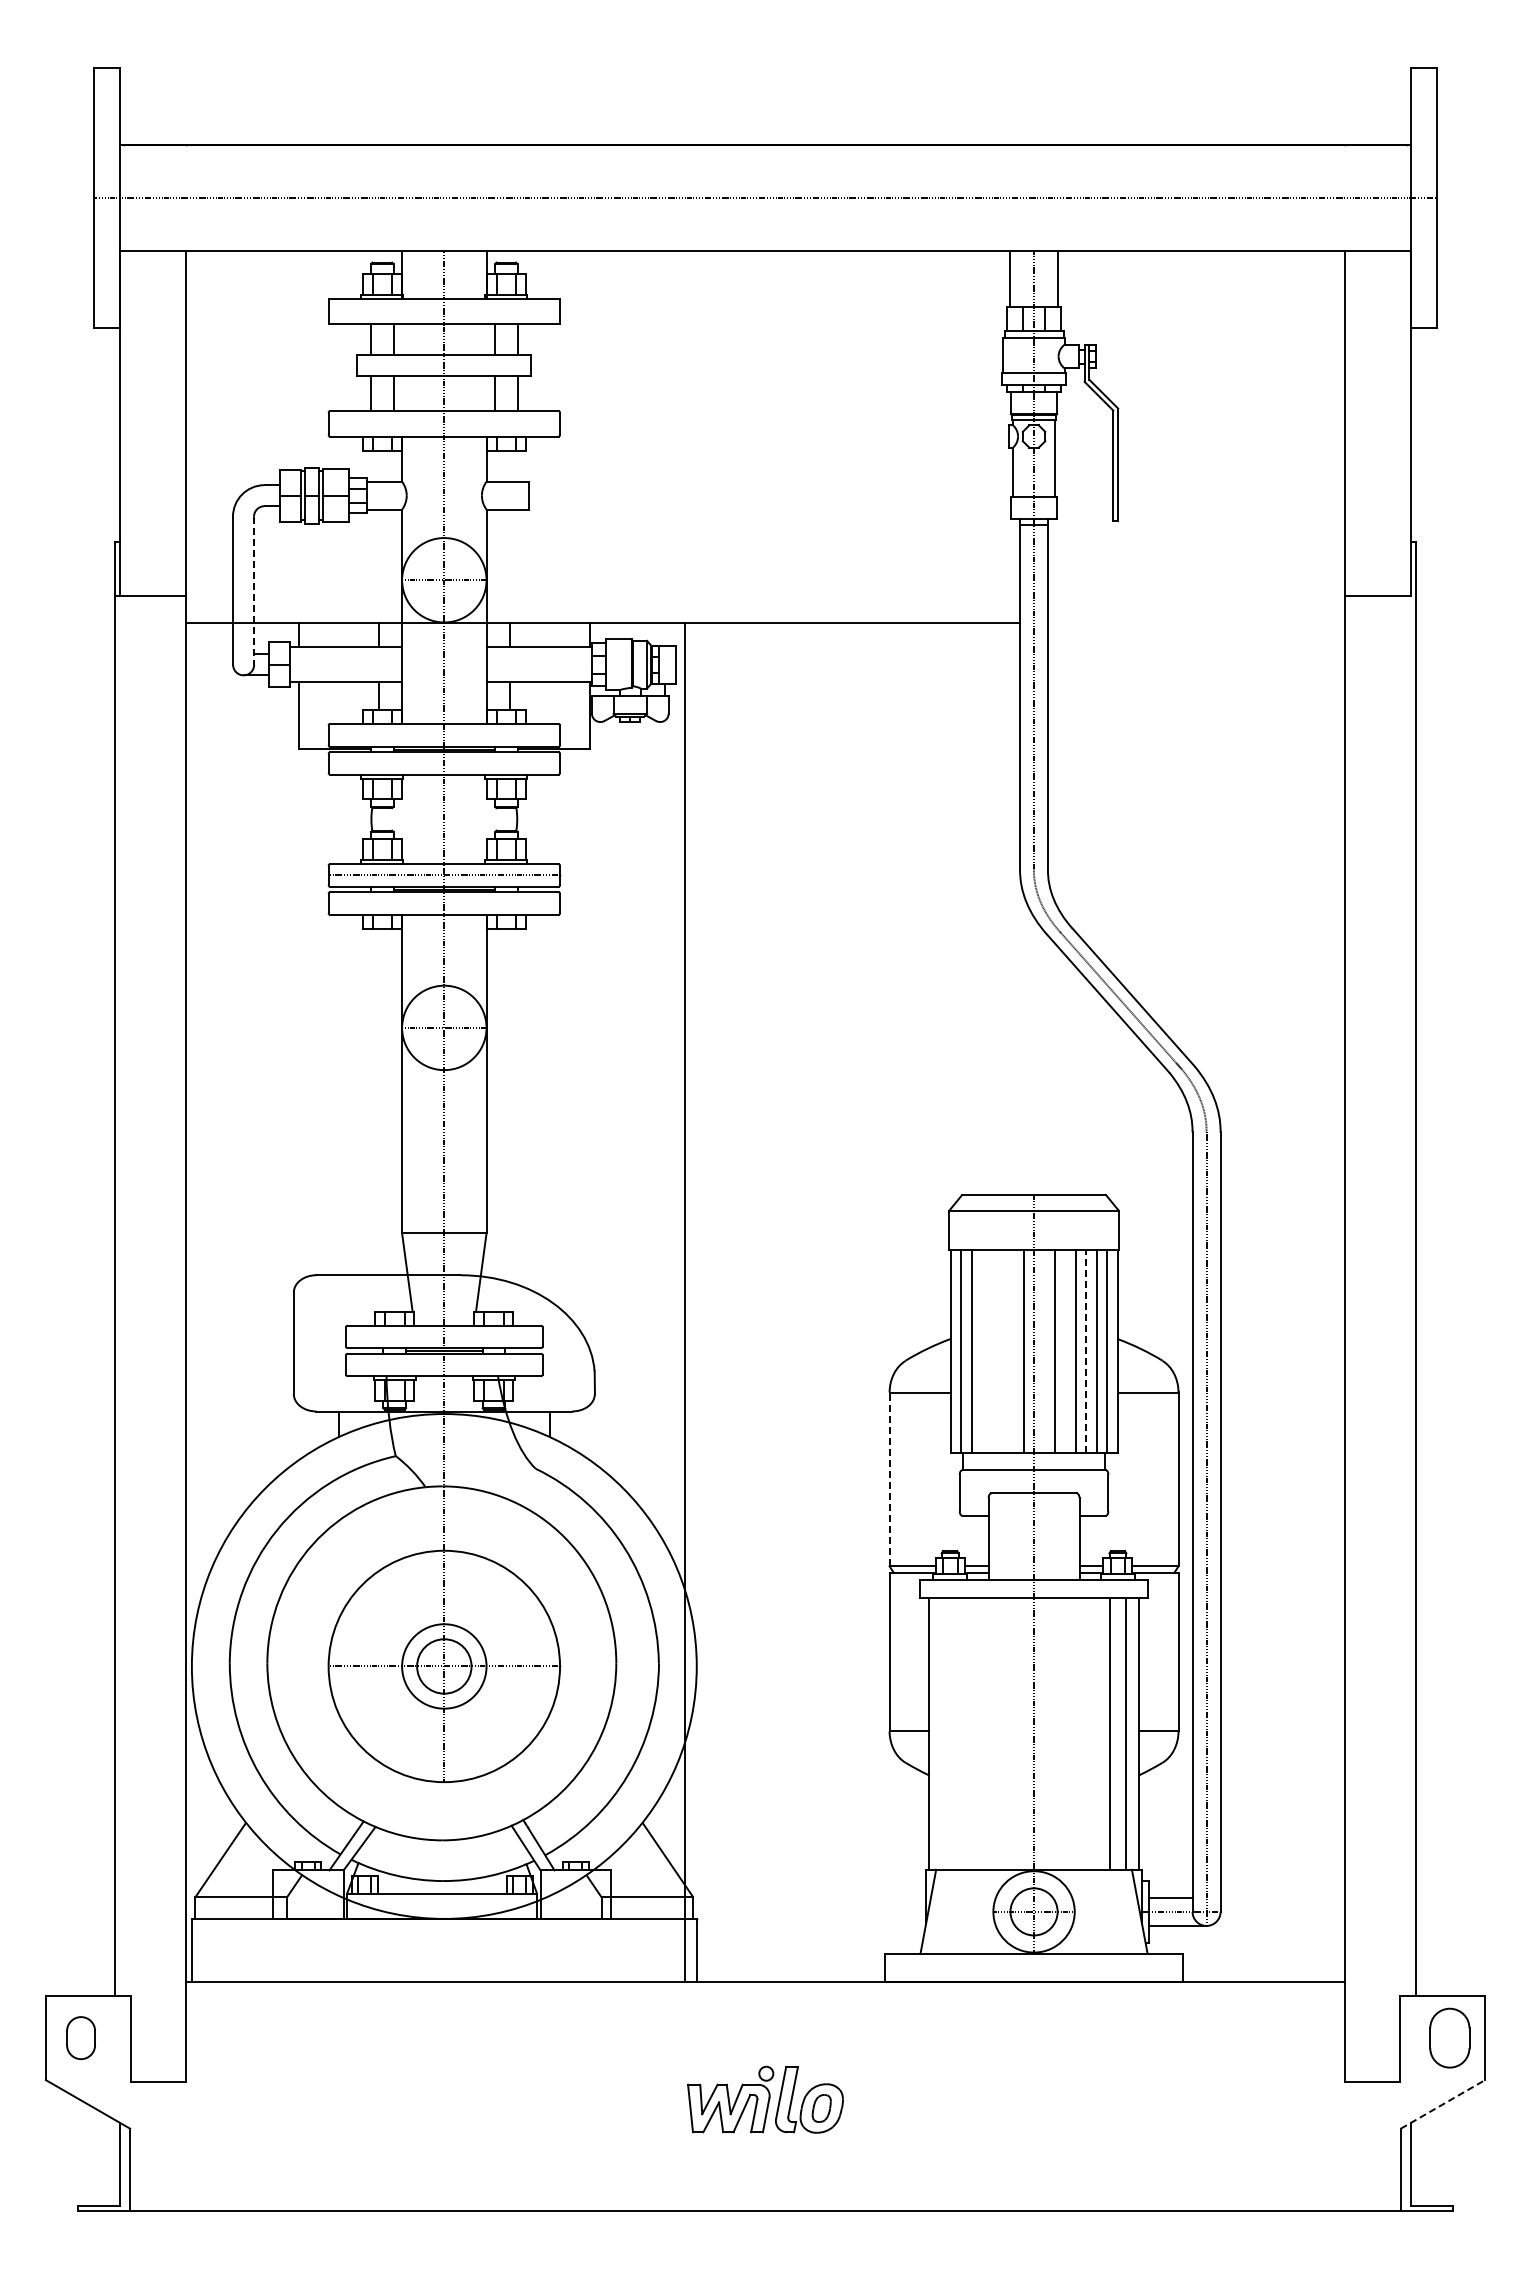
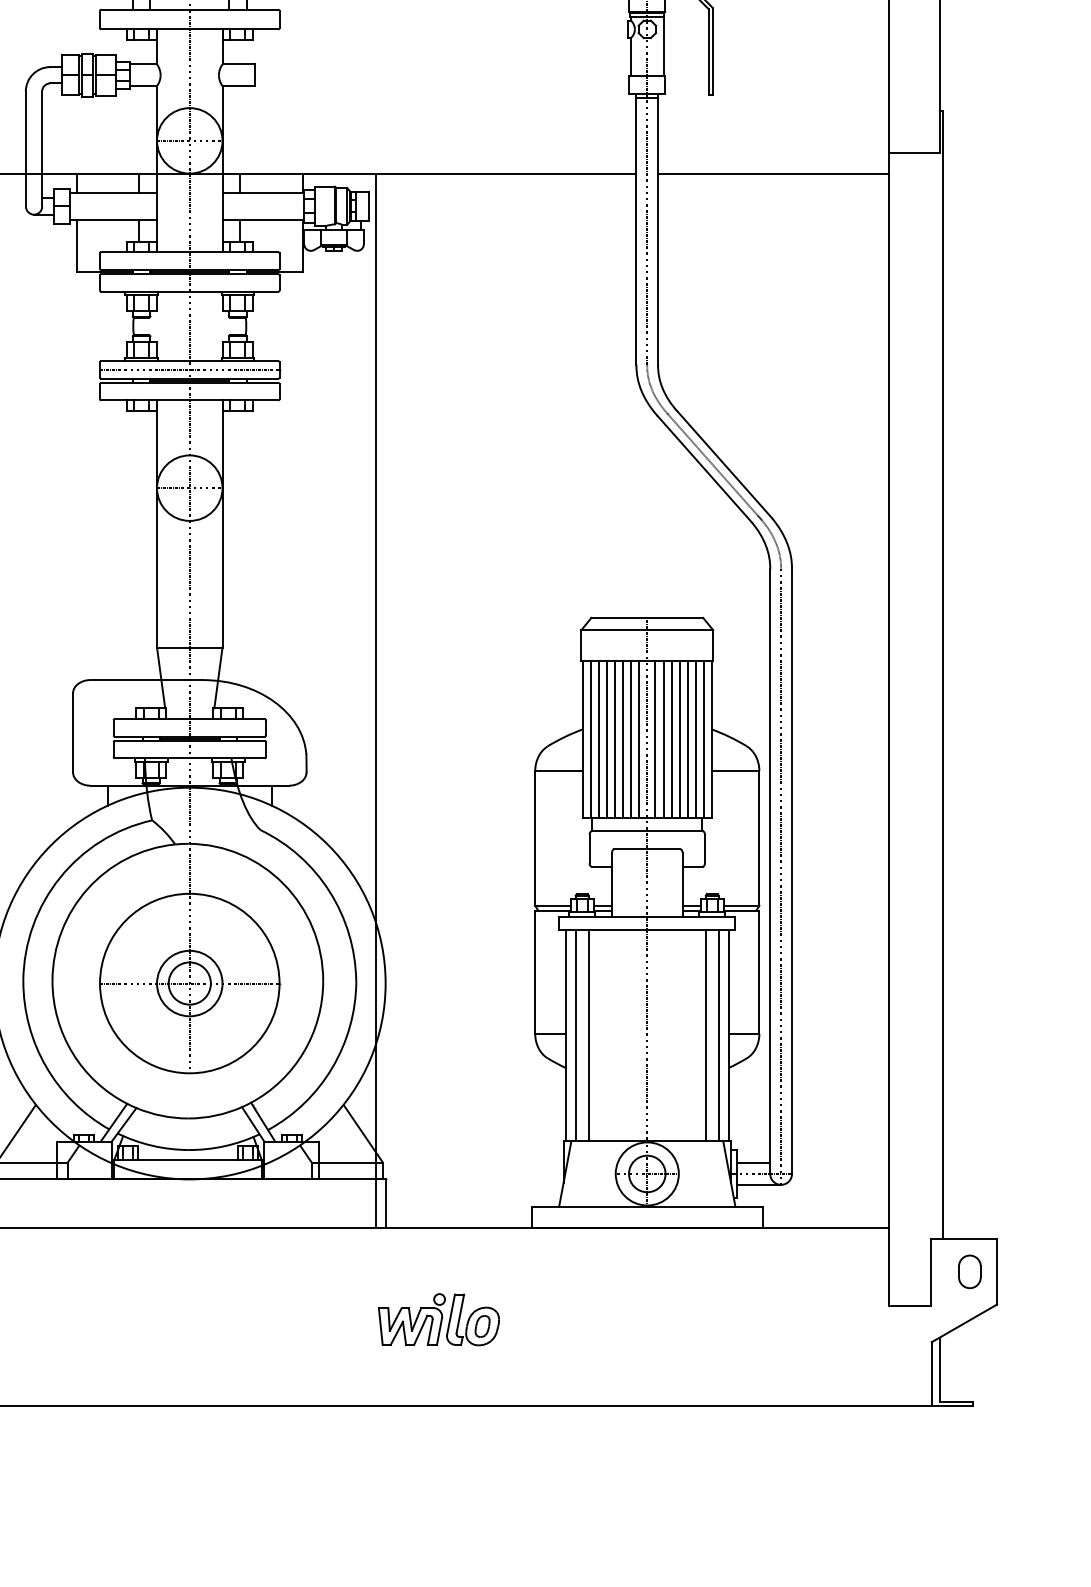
line: (254, 591) -> (42, 149), dashed -> solid
line: (1196, 623) -> (773, 174), added
line: (981, 1351) -> (606, 739), added
line: (992, 1351) -> (615, 739), added
line: (1002, 1351) -> (622, 739), added
line: (1013, 1351) -> (631, 739), added
line: (1044, 1351) -> (655, 739), added
line: (1065, 1351) -> (671, 739), added
line: (1086, 1351) -> (687, 739), dashed -> solid
line: (889, 1479) -> (535, 838), dashed -> solid
line: (941, 1733) -> (575, 1035), added
line: (958, 1733) -> (588, 1035), added
part: (1449, 2037) -> (969, 1271), size x0.71
line: (1442, 2104) -> (964, 1323), dashed -> solid

